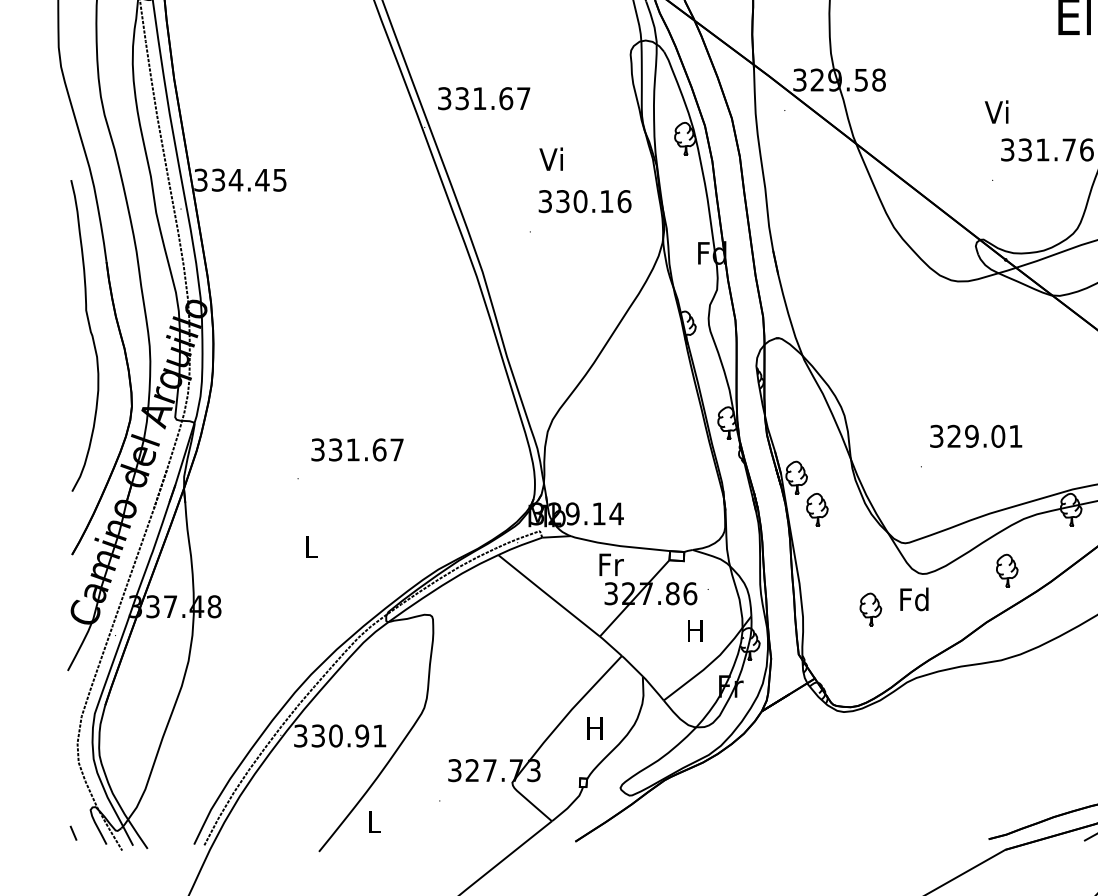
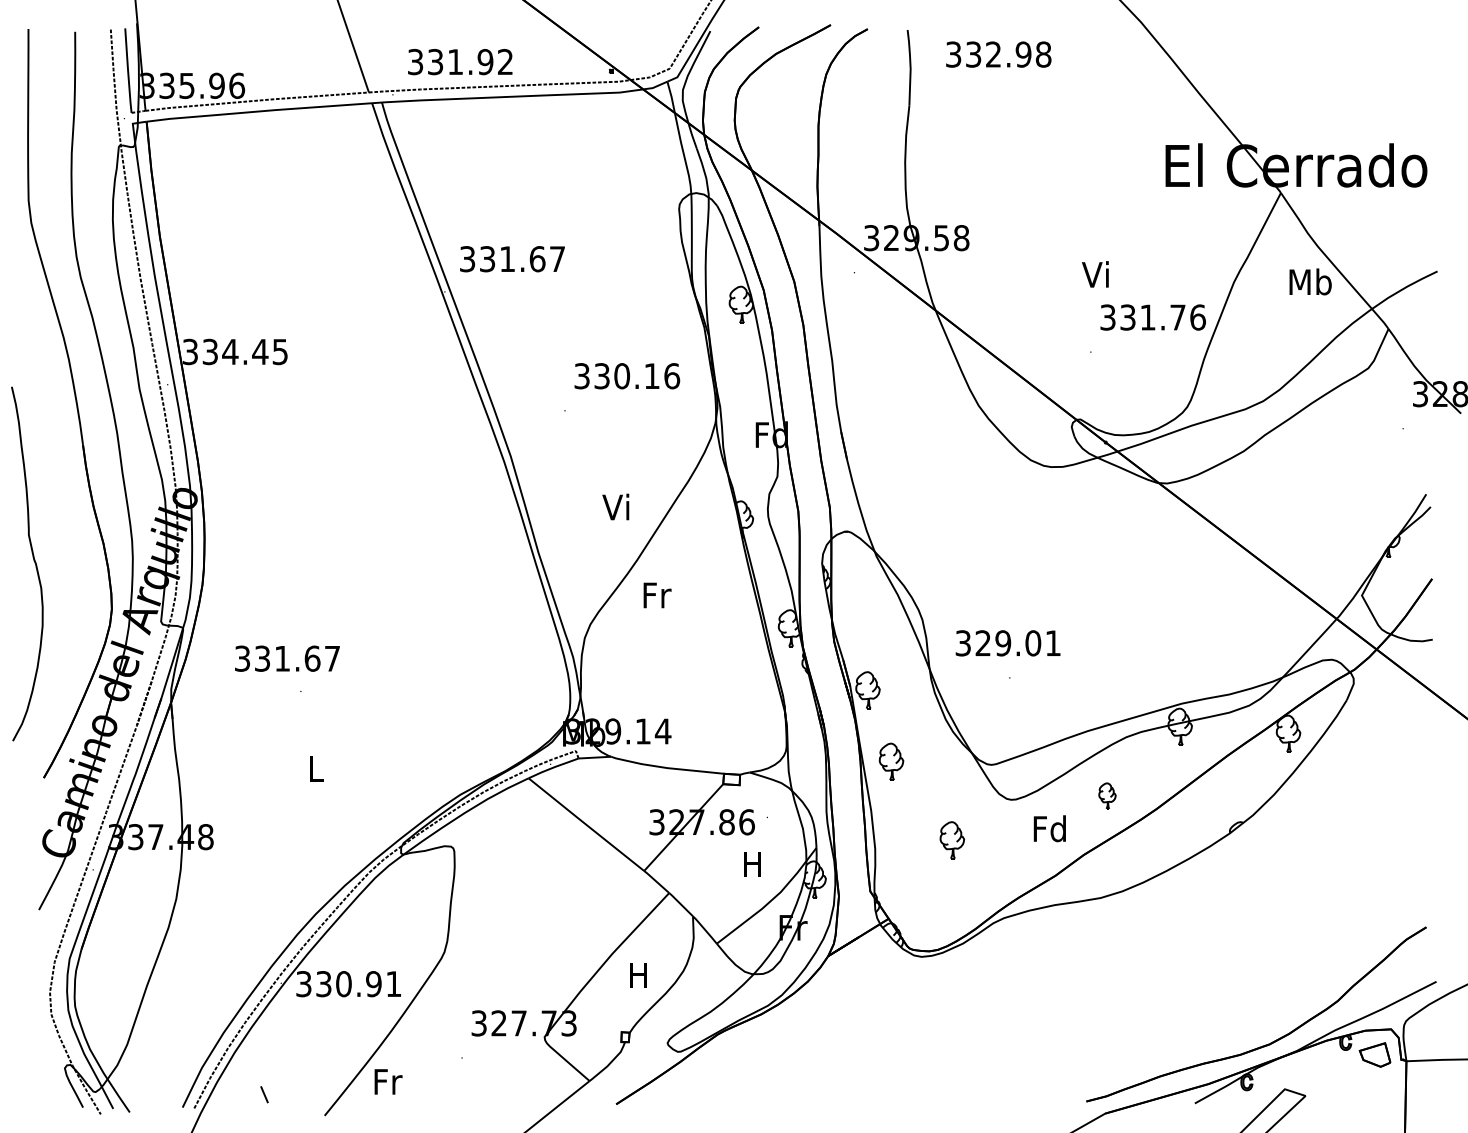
text: (550, 158) -> (615, 506), moved
curve: (90, 332) -> (33, 560), moved
text: (975, 436) -> (1007, 643), moved
text: (357, 449) -> (287, 658), moved
part: (817, 509) -> (891, 761), moved
text: (611, 564) -> (657, 595), moved
part: (1007, 570) -> (1107, 795), size x0.7
text: (914, 599) -> (1049, 828), moved
text: (375, 821) -> (388, 1081), L -> Fr
line: (73, 833) -> (264, 1094), moved

